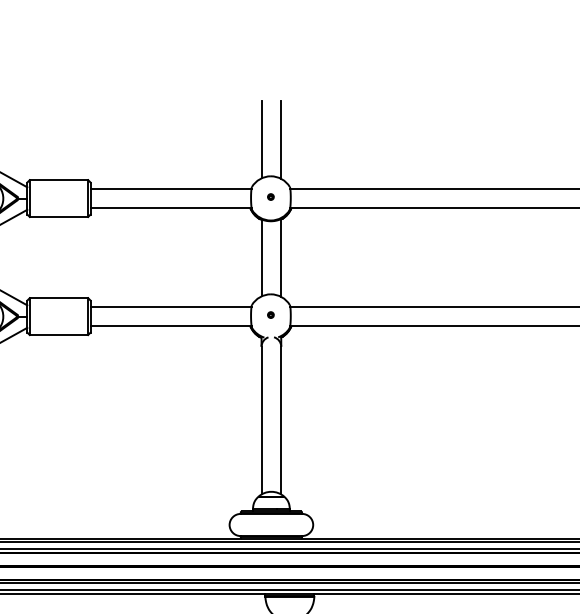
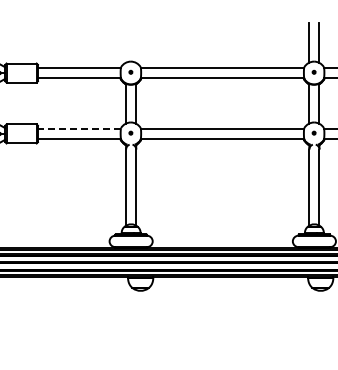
line: (262, 139) -> (126, 42), removed
line: (281, 139) -> (136, 42), removed
line: (169, 306) -> (78, 128), solid -> dashed

